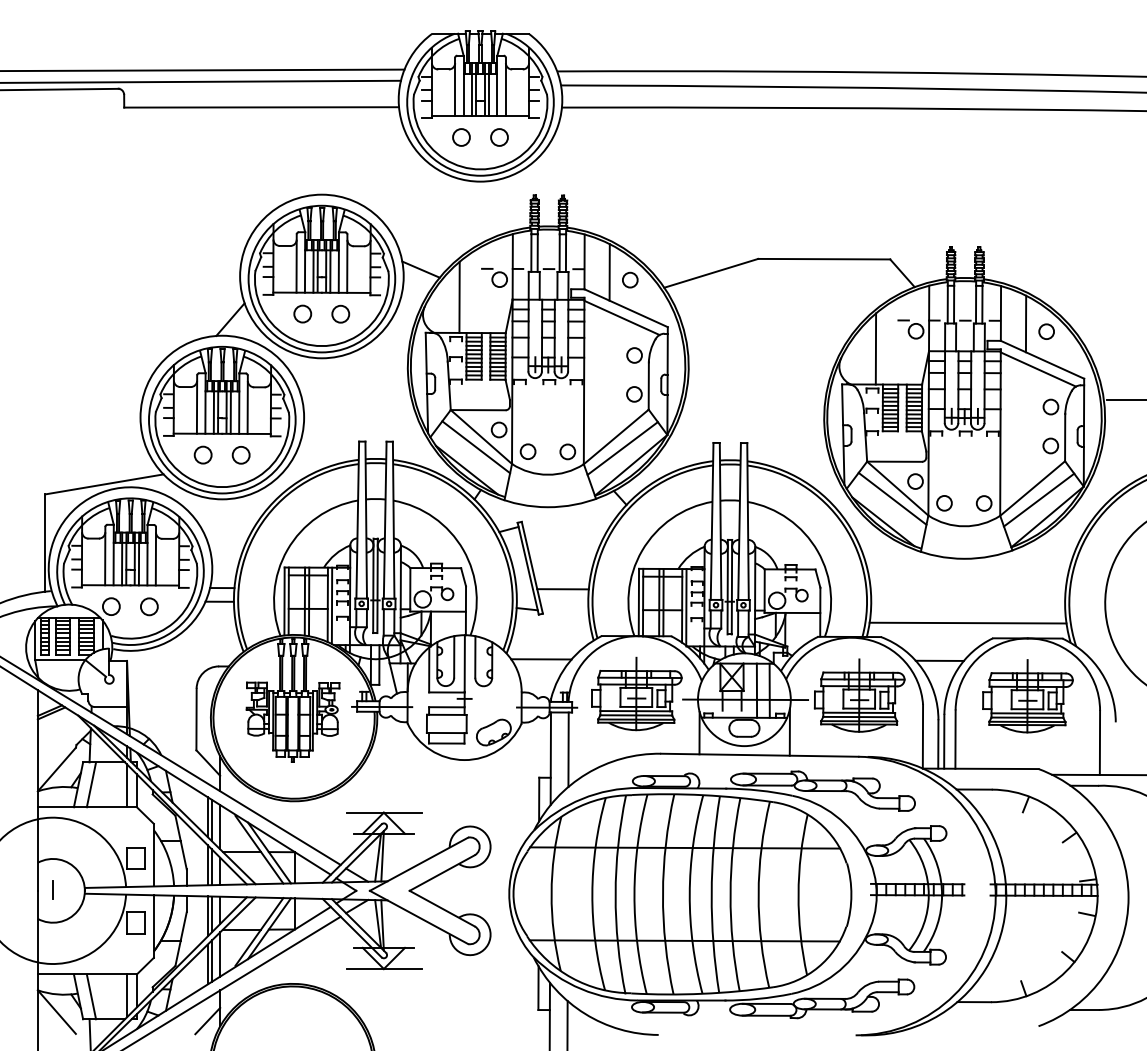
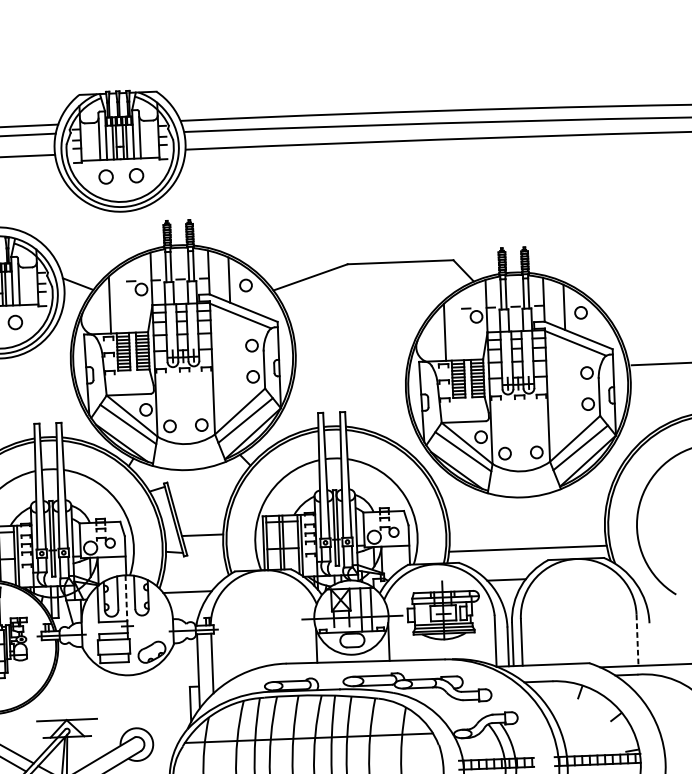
line: (464, 663) -> (126, 597), solid -> dashed
part: (636, 693) -> (264, 616), removed
part: (1027, 696) -> (577, 605), removed
line: (1099, 743) -> (637, 640), solid -> dashed

